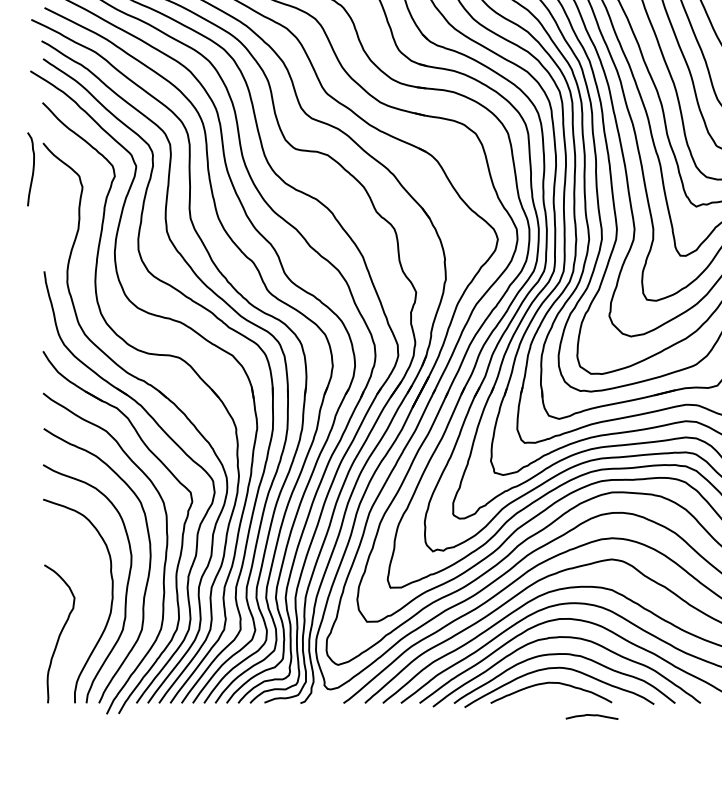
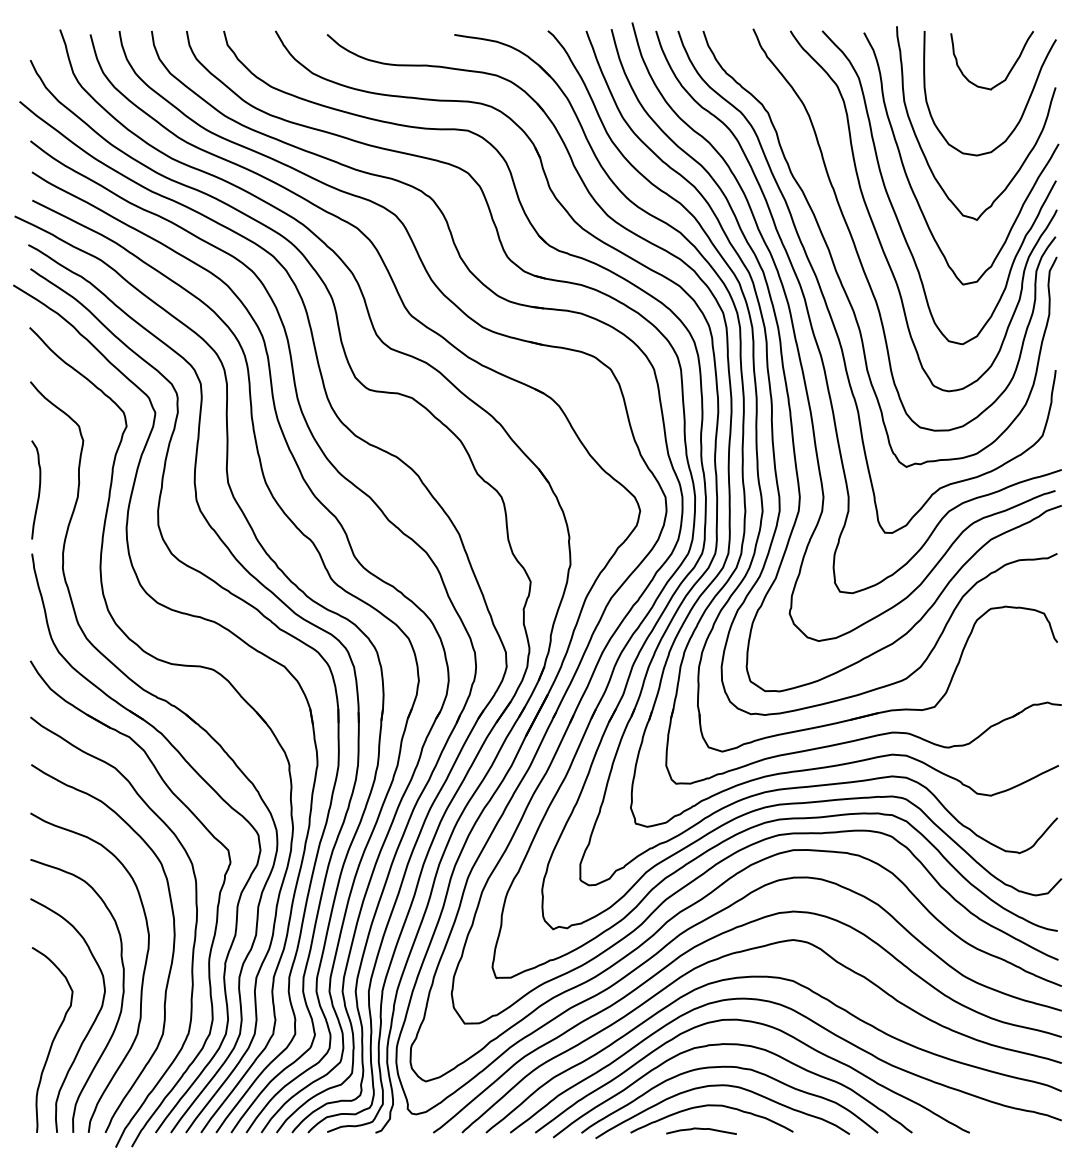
curve: (32, 169) -> (38, 489), moved
curve: (87, 623) -> (90, 1026), added
curve: (592, 715) -> (701, 1129), moved

